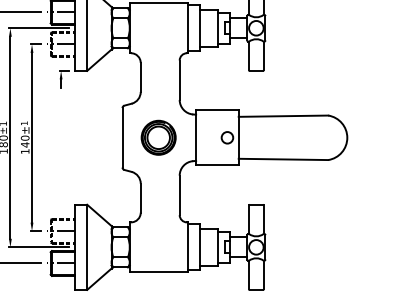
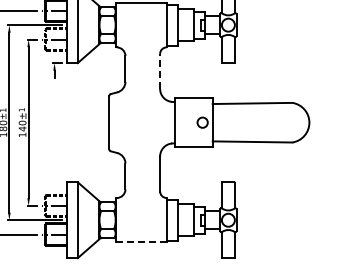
line: (180, 80) -> (160, 71), solid -> dashed
part: (158, 137) -> (141, 122), removed
line: (158, 272) -> (141, 242), solid -> dashed

